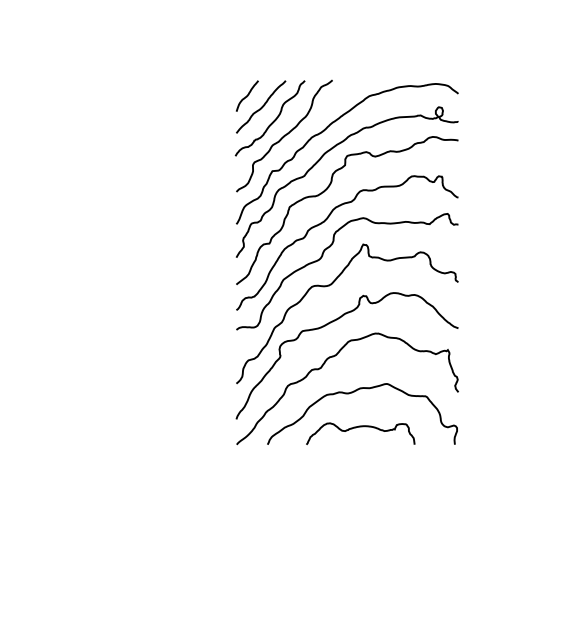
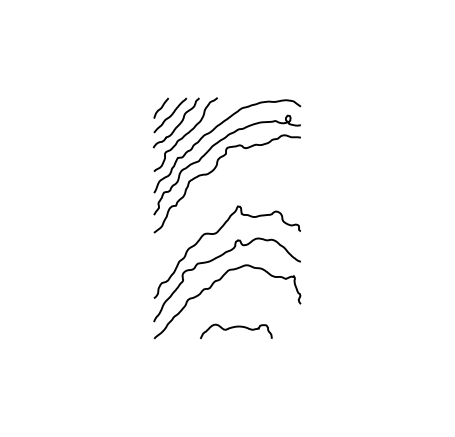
part: (333, 244) -> (218, 206), removed
curve: (352, 394) -> (230, 305), removed

